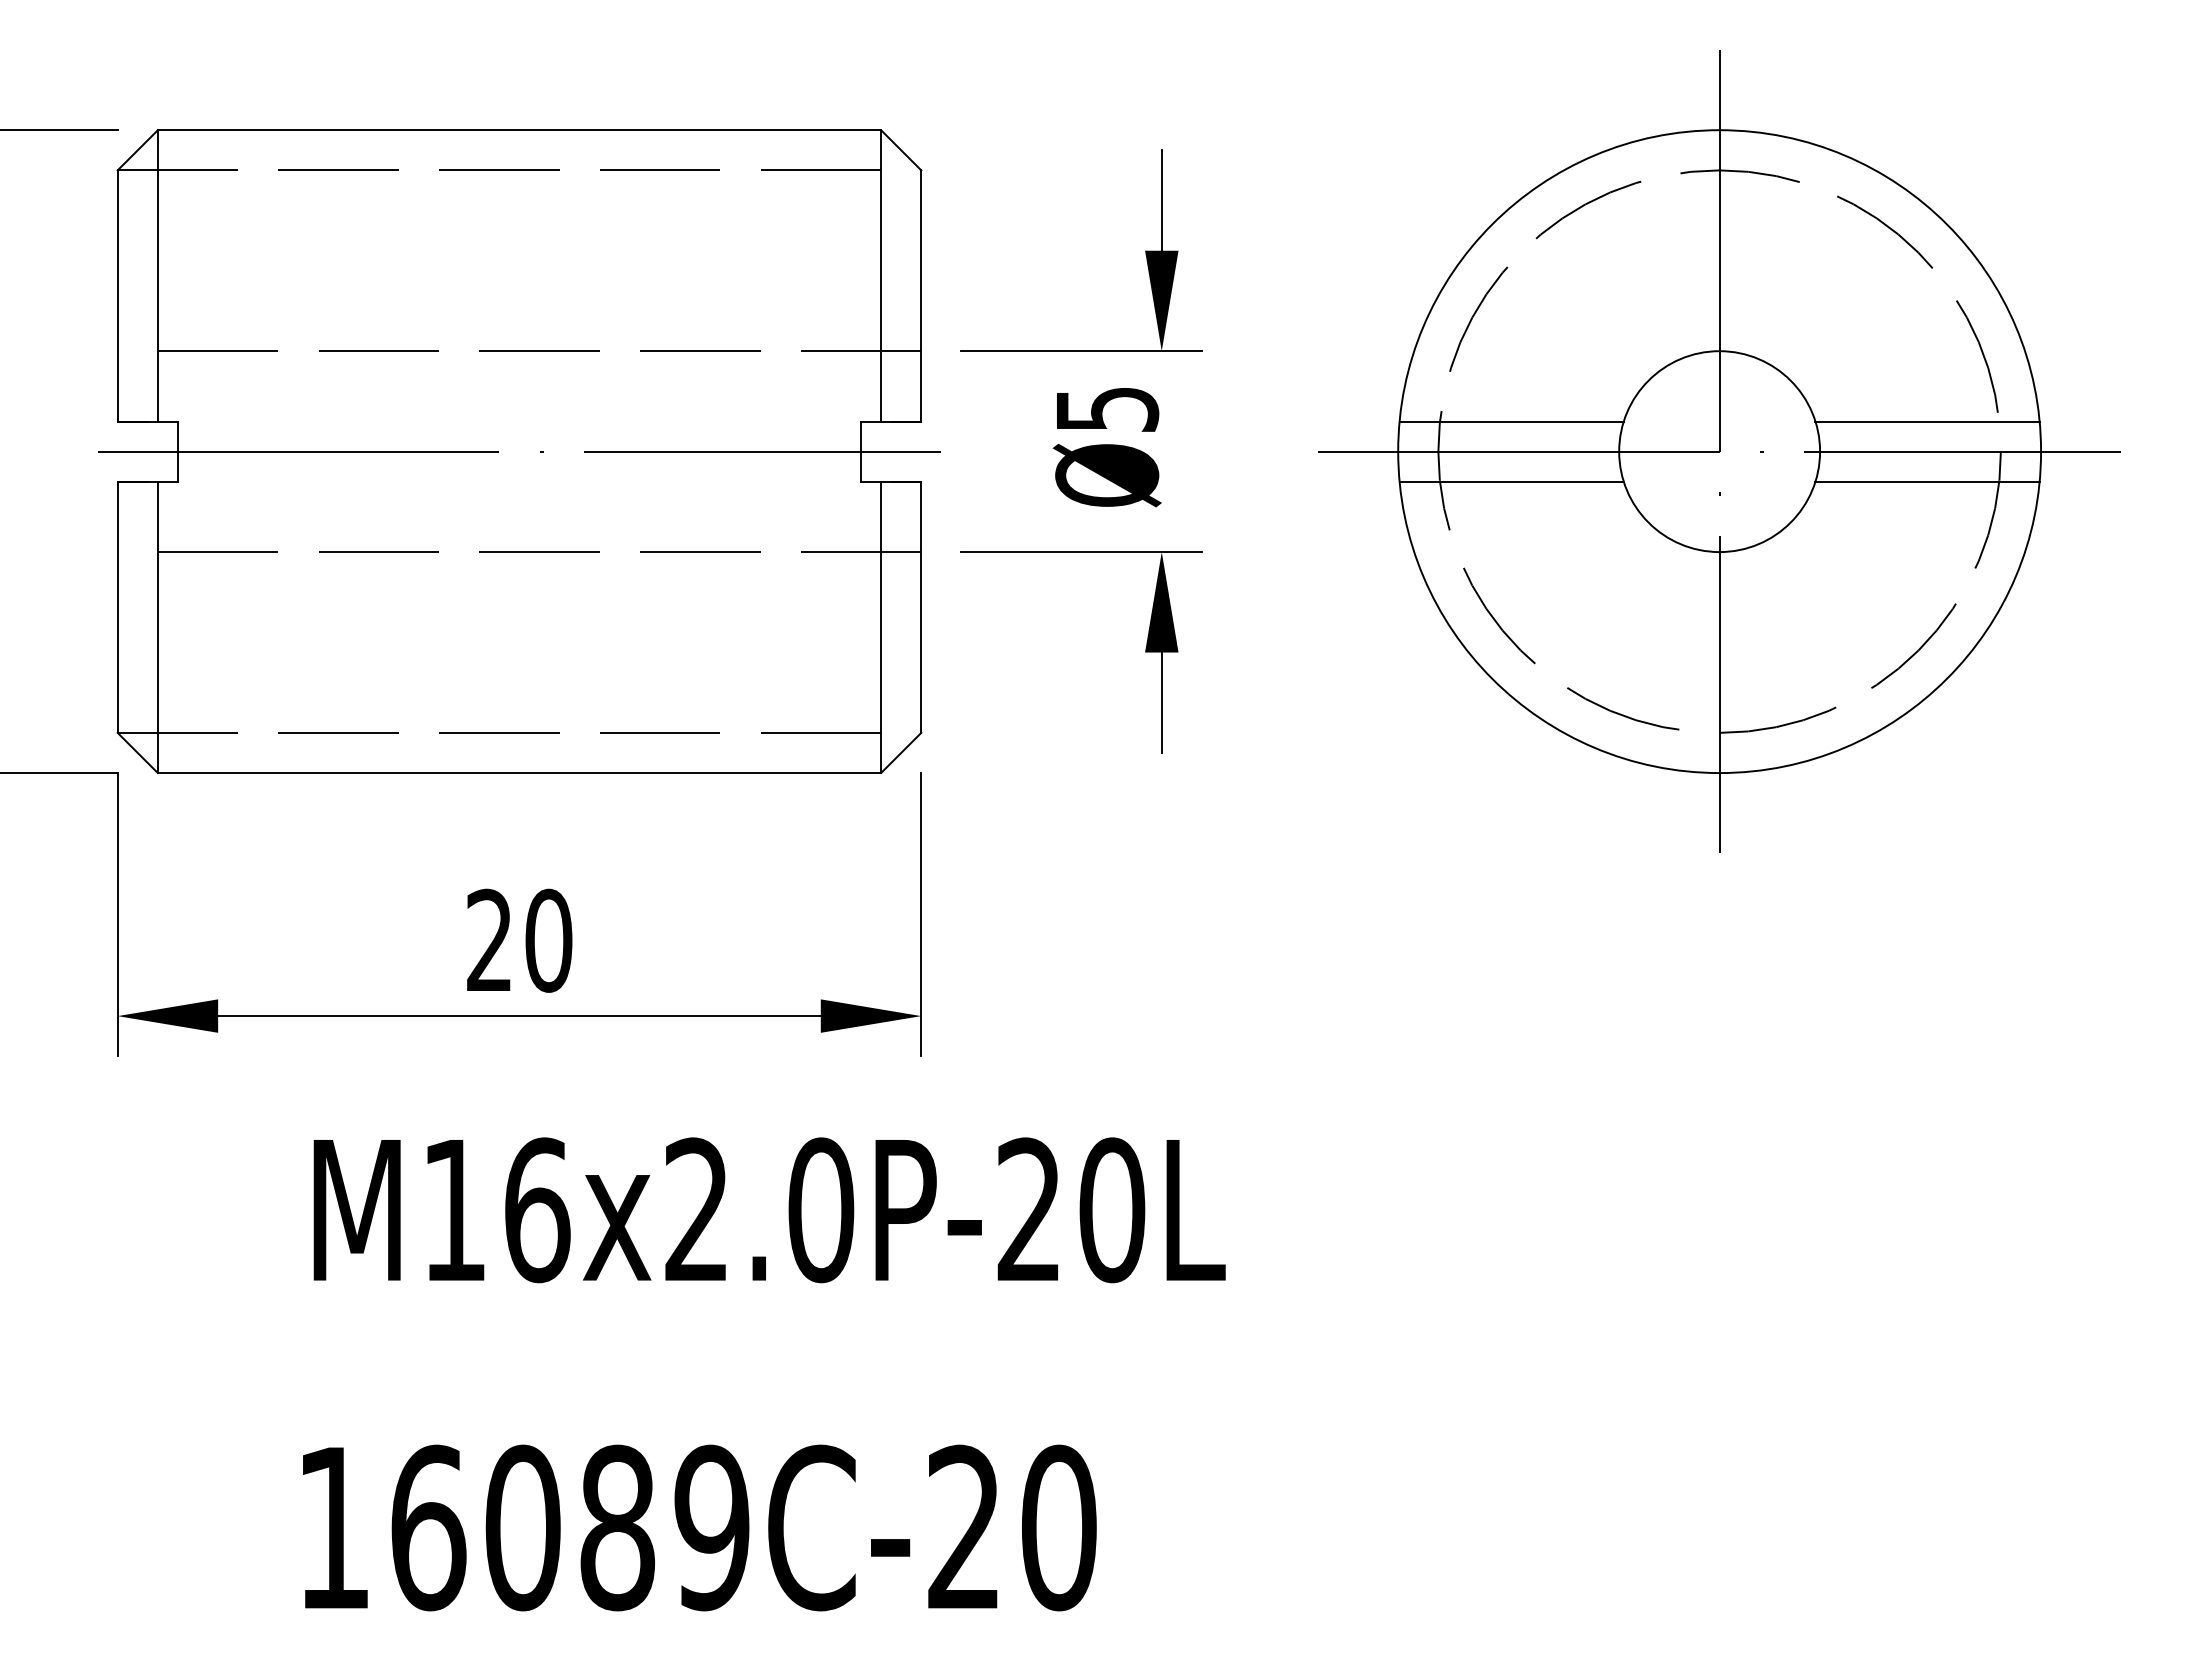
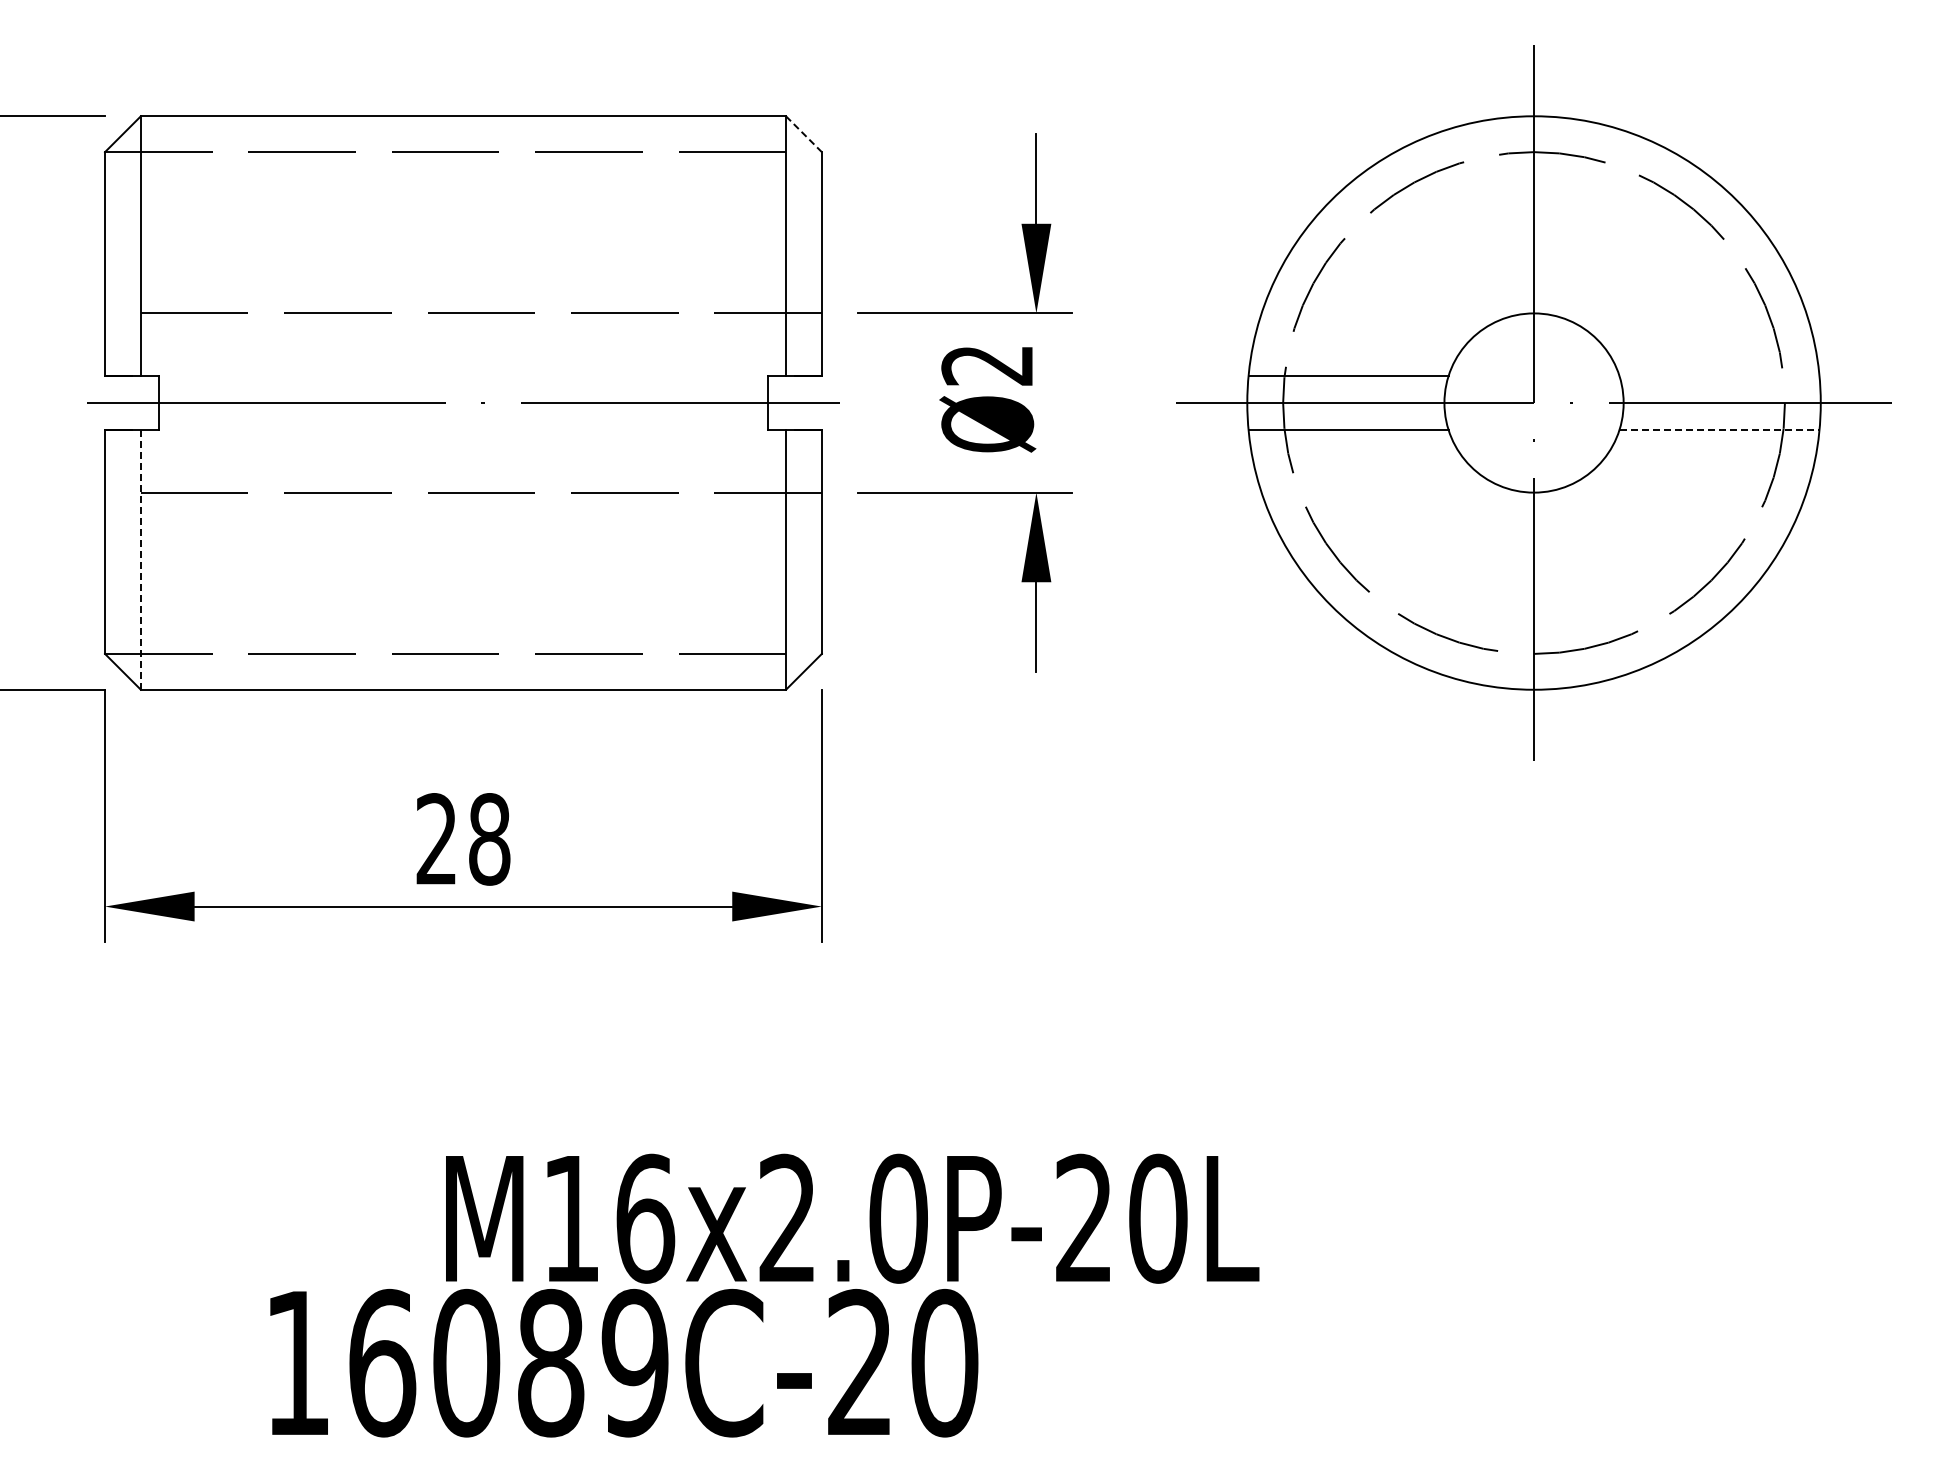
line: (901, 150) -> (804, 134), solid -> dashed
text: (1106, 409) -> (987, 365), 5 -> 2
line: (1927, 421) -> (1719, 376), removed
line: (1927, 481) -> (1719, 429), solid -> dashed
line: (157, 627) -> (140, 559), solid -> dashed
text: (548, 940) -> (489, 839), 20 -> 28
text: (769, 1209) -> (852, 1218), moved

